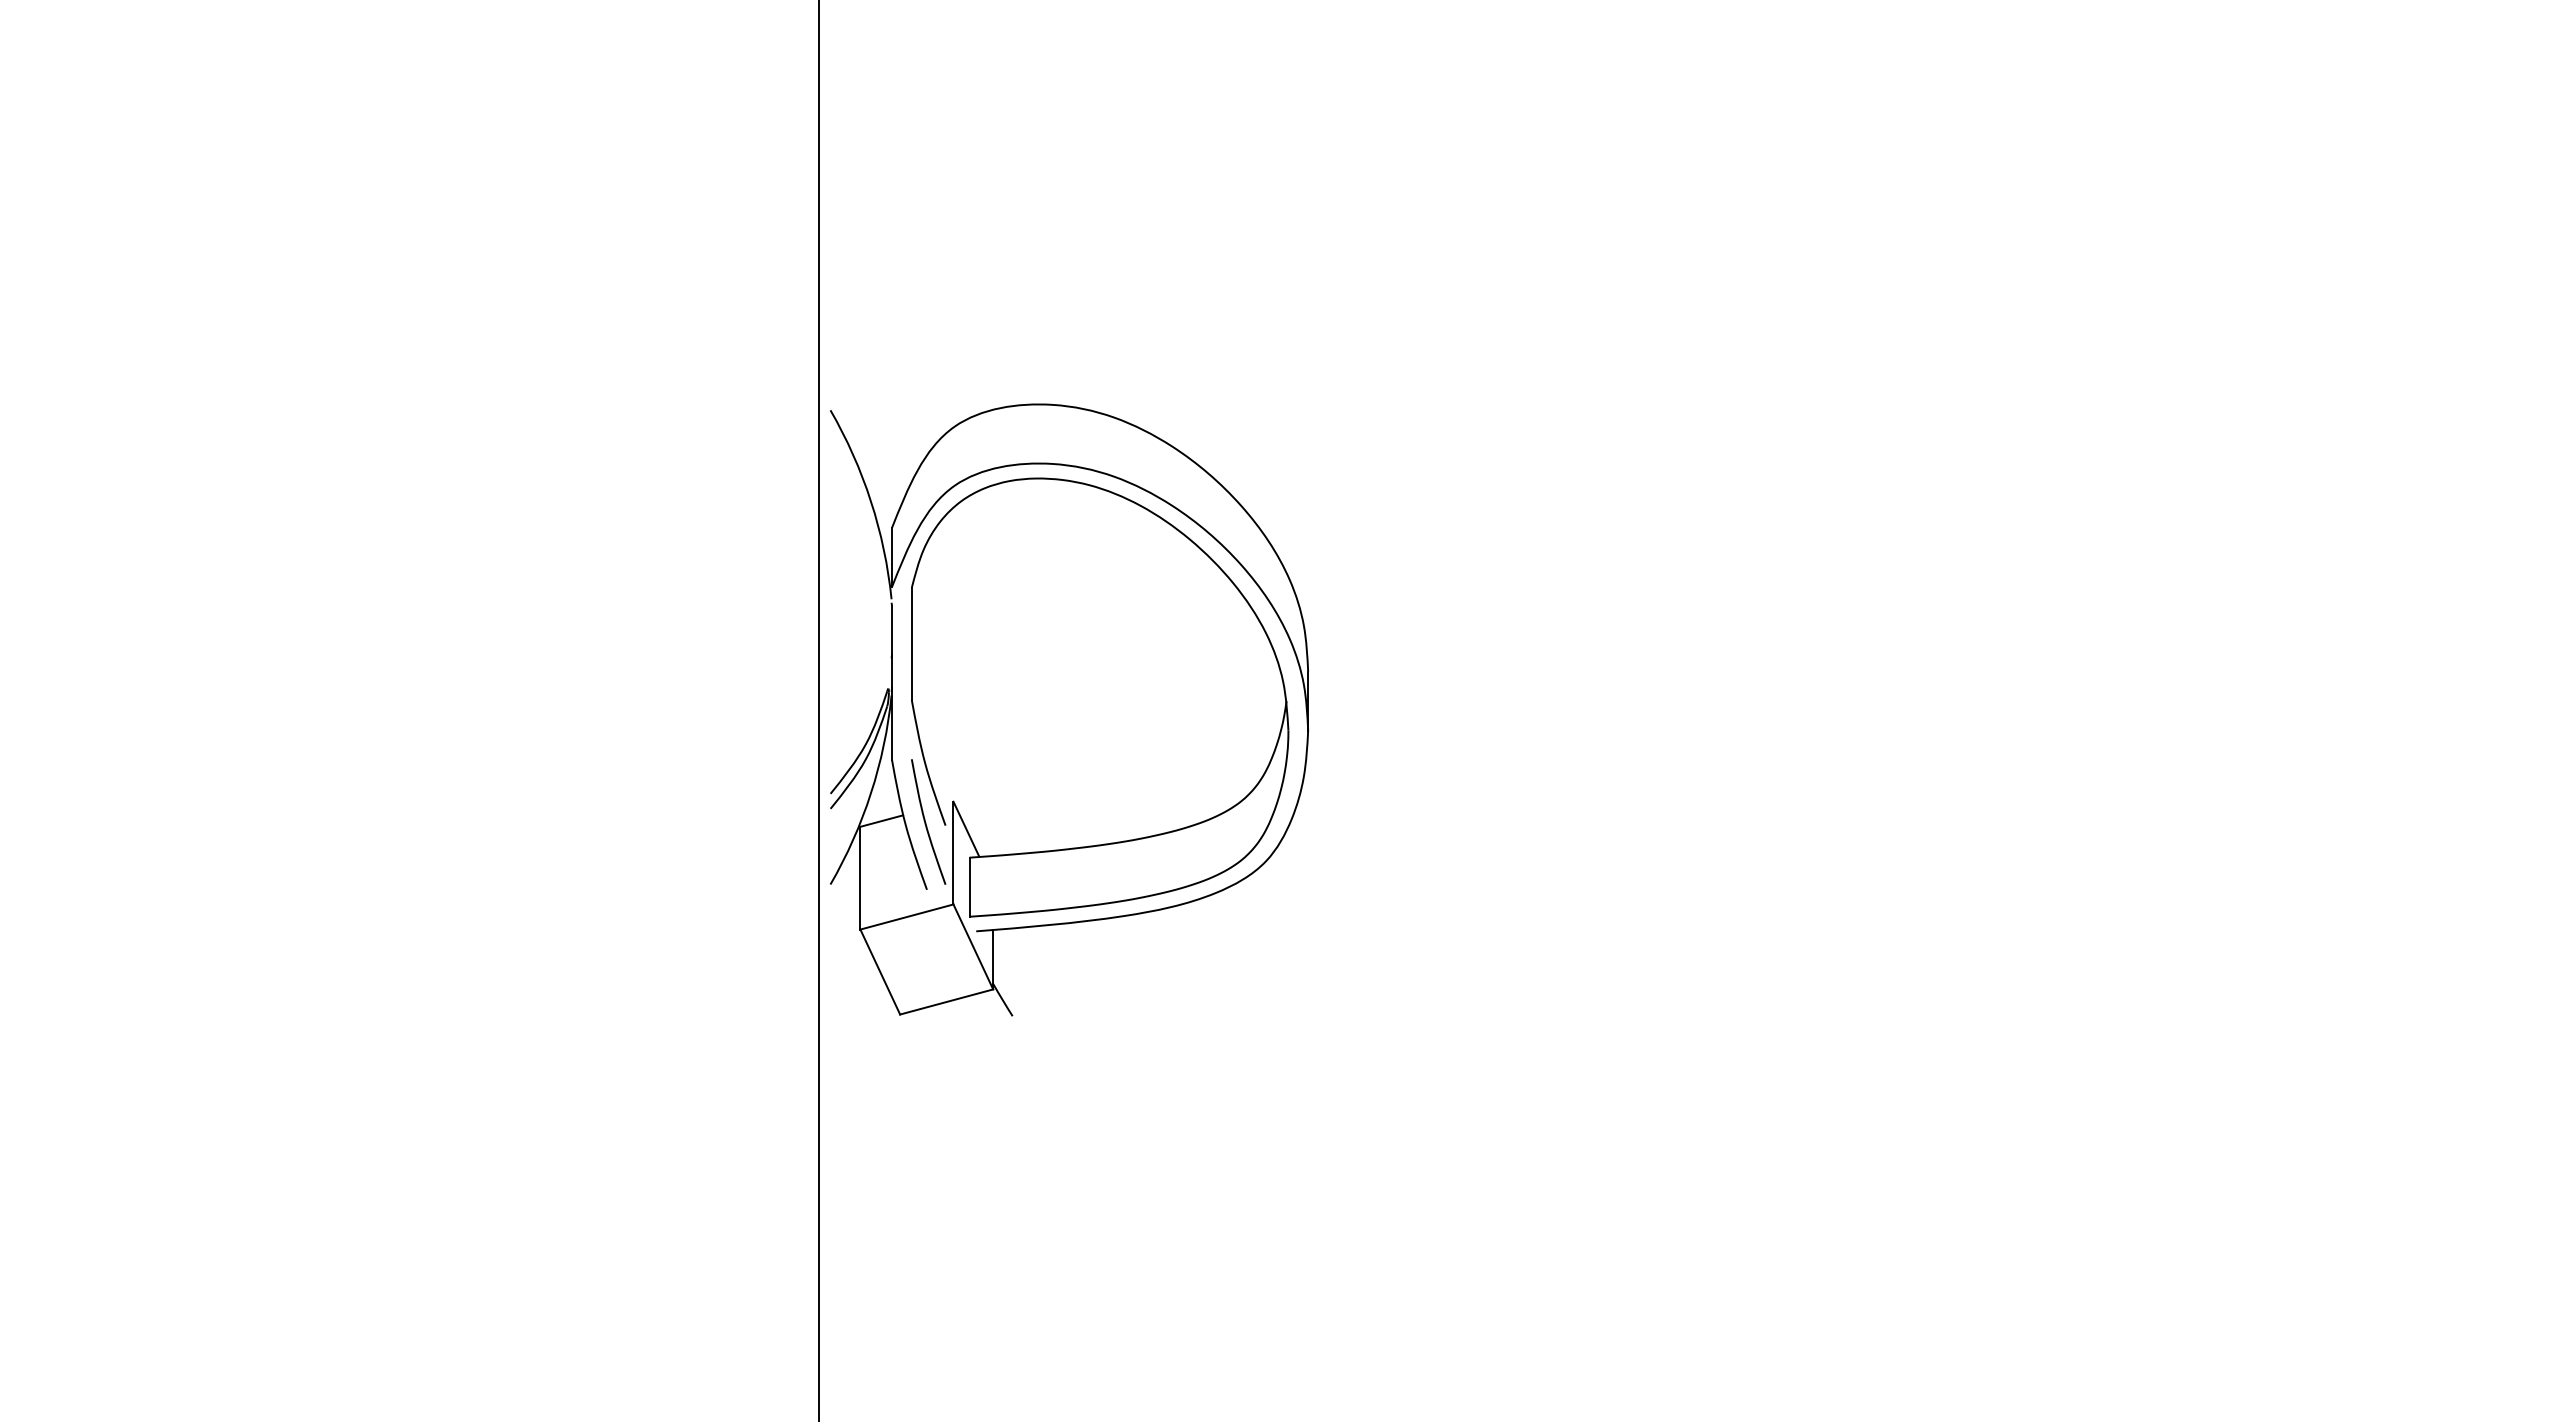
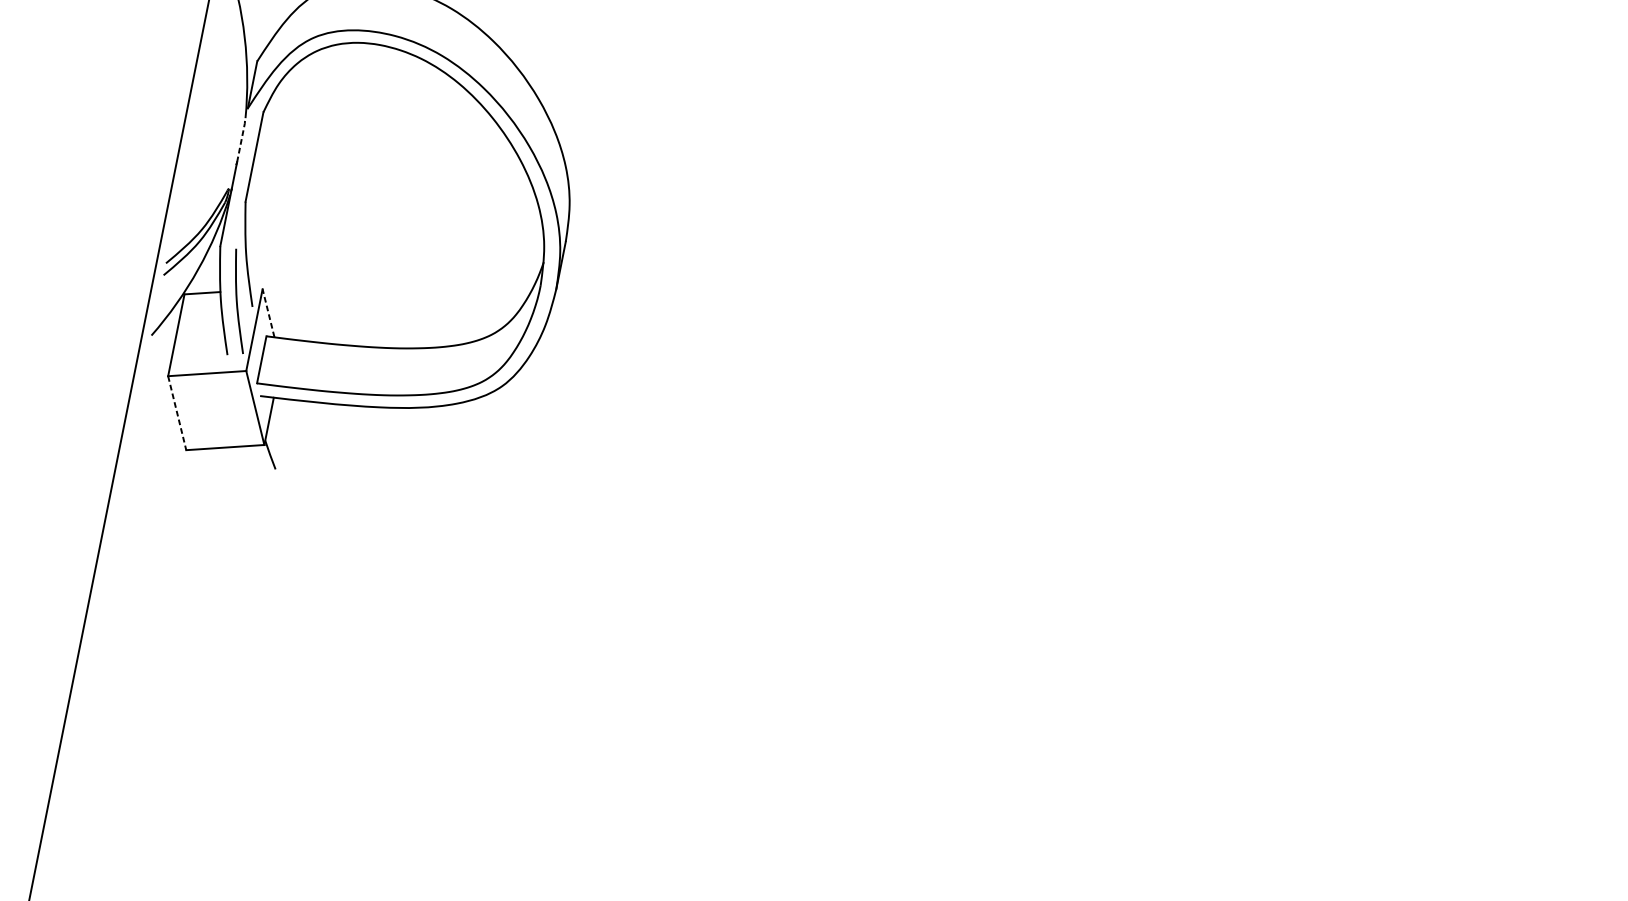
line: (892, 629) -> (241, 142), solid -> dashed
line: (966, 828) -> (268, 312), solid -> dashed
line: (880, 972) -> (177, 413), solid -> dashed

